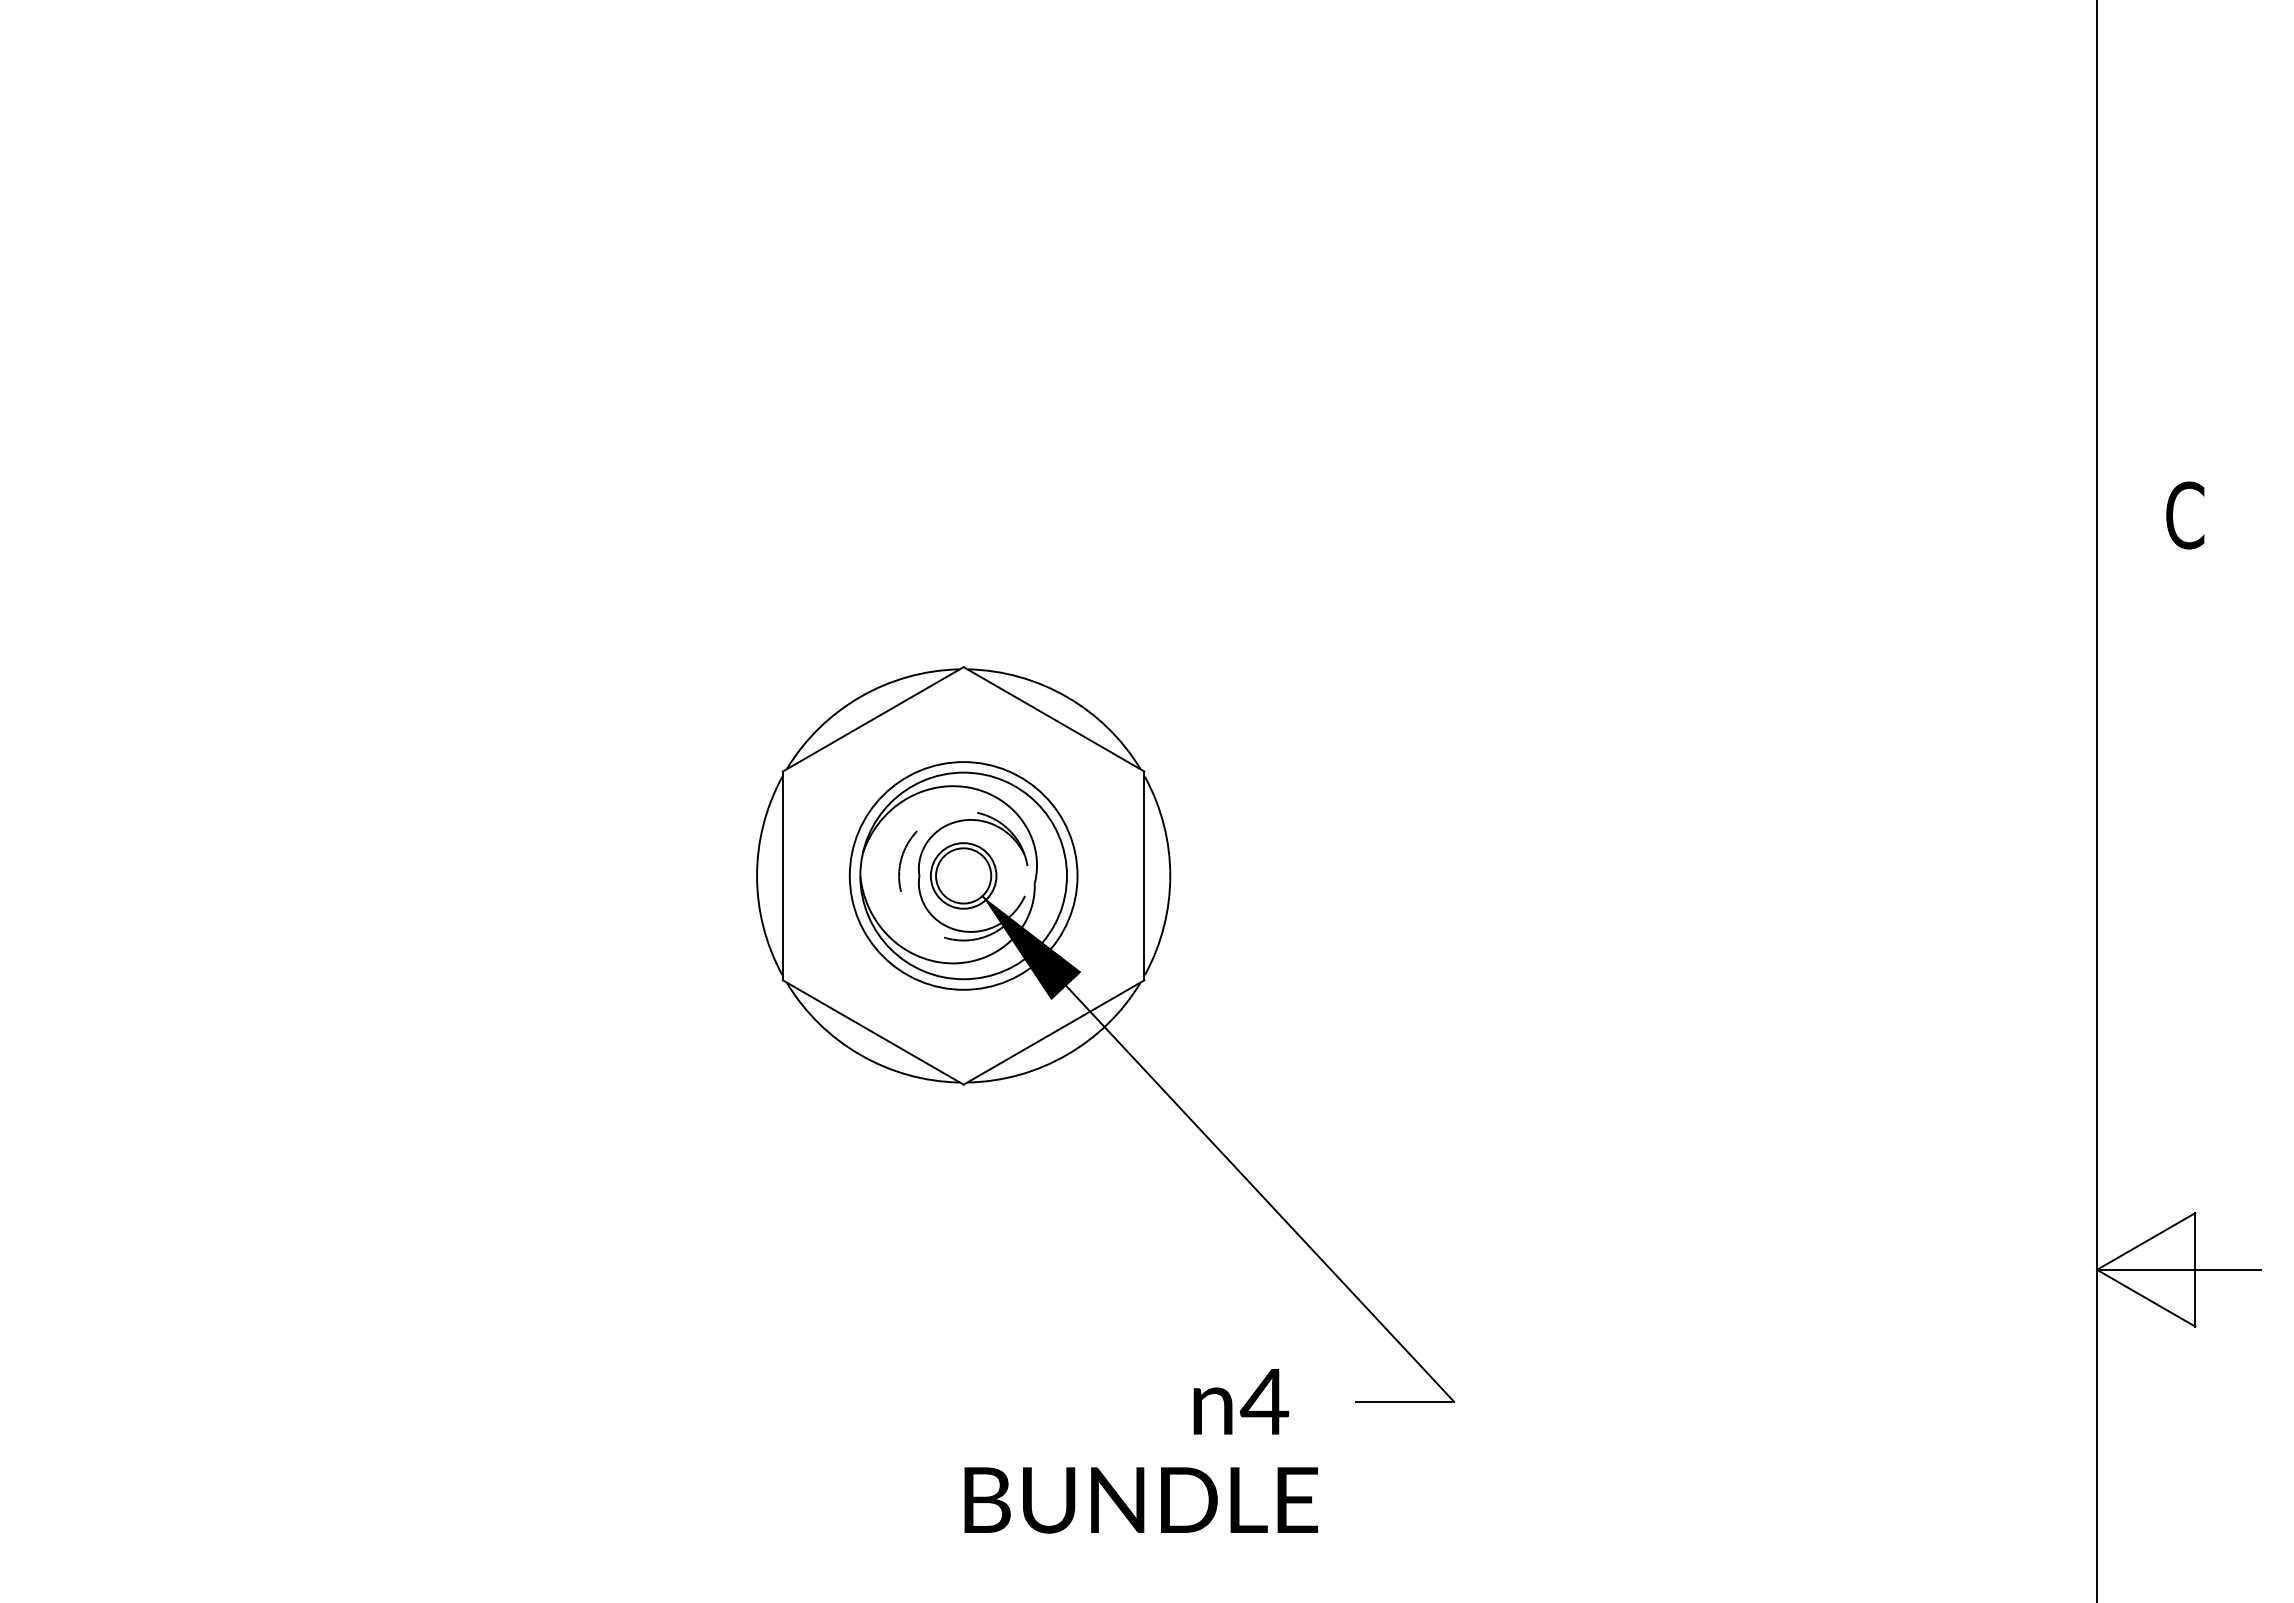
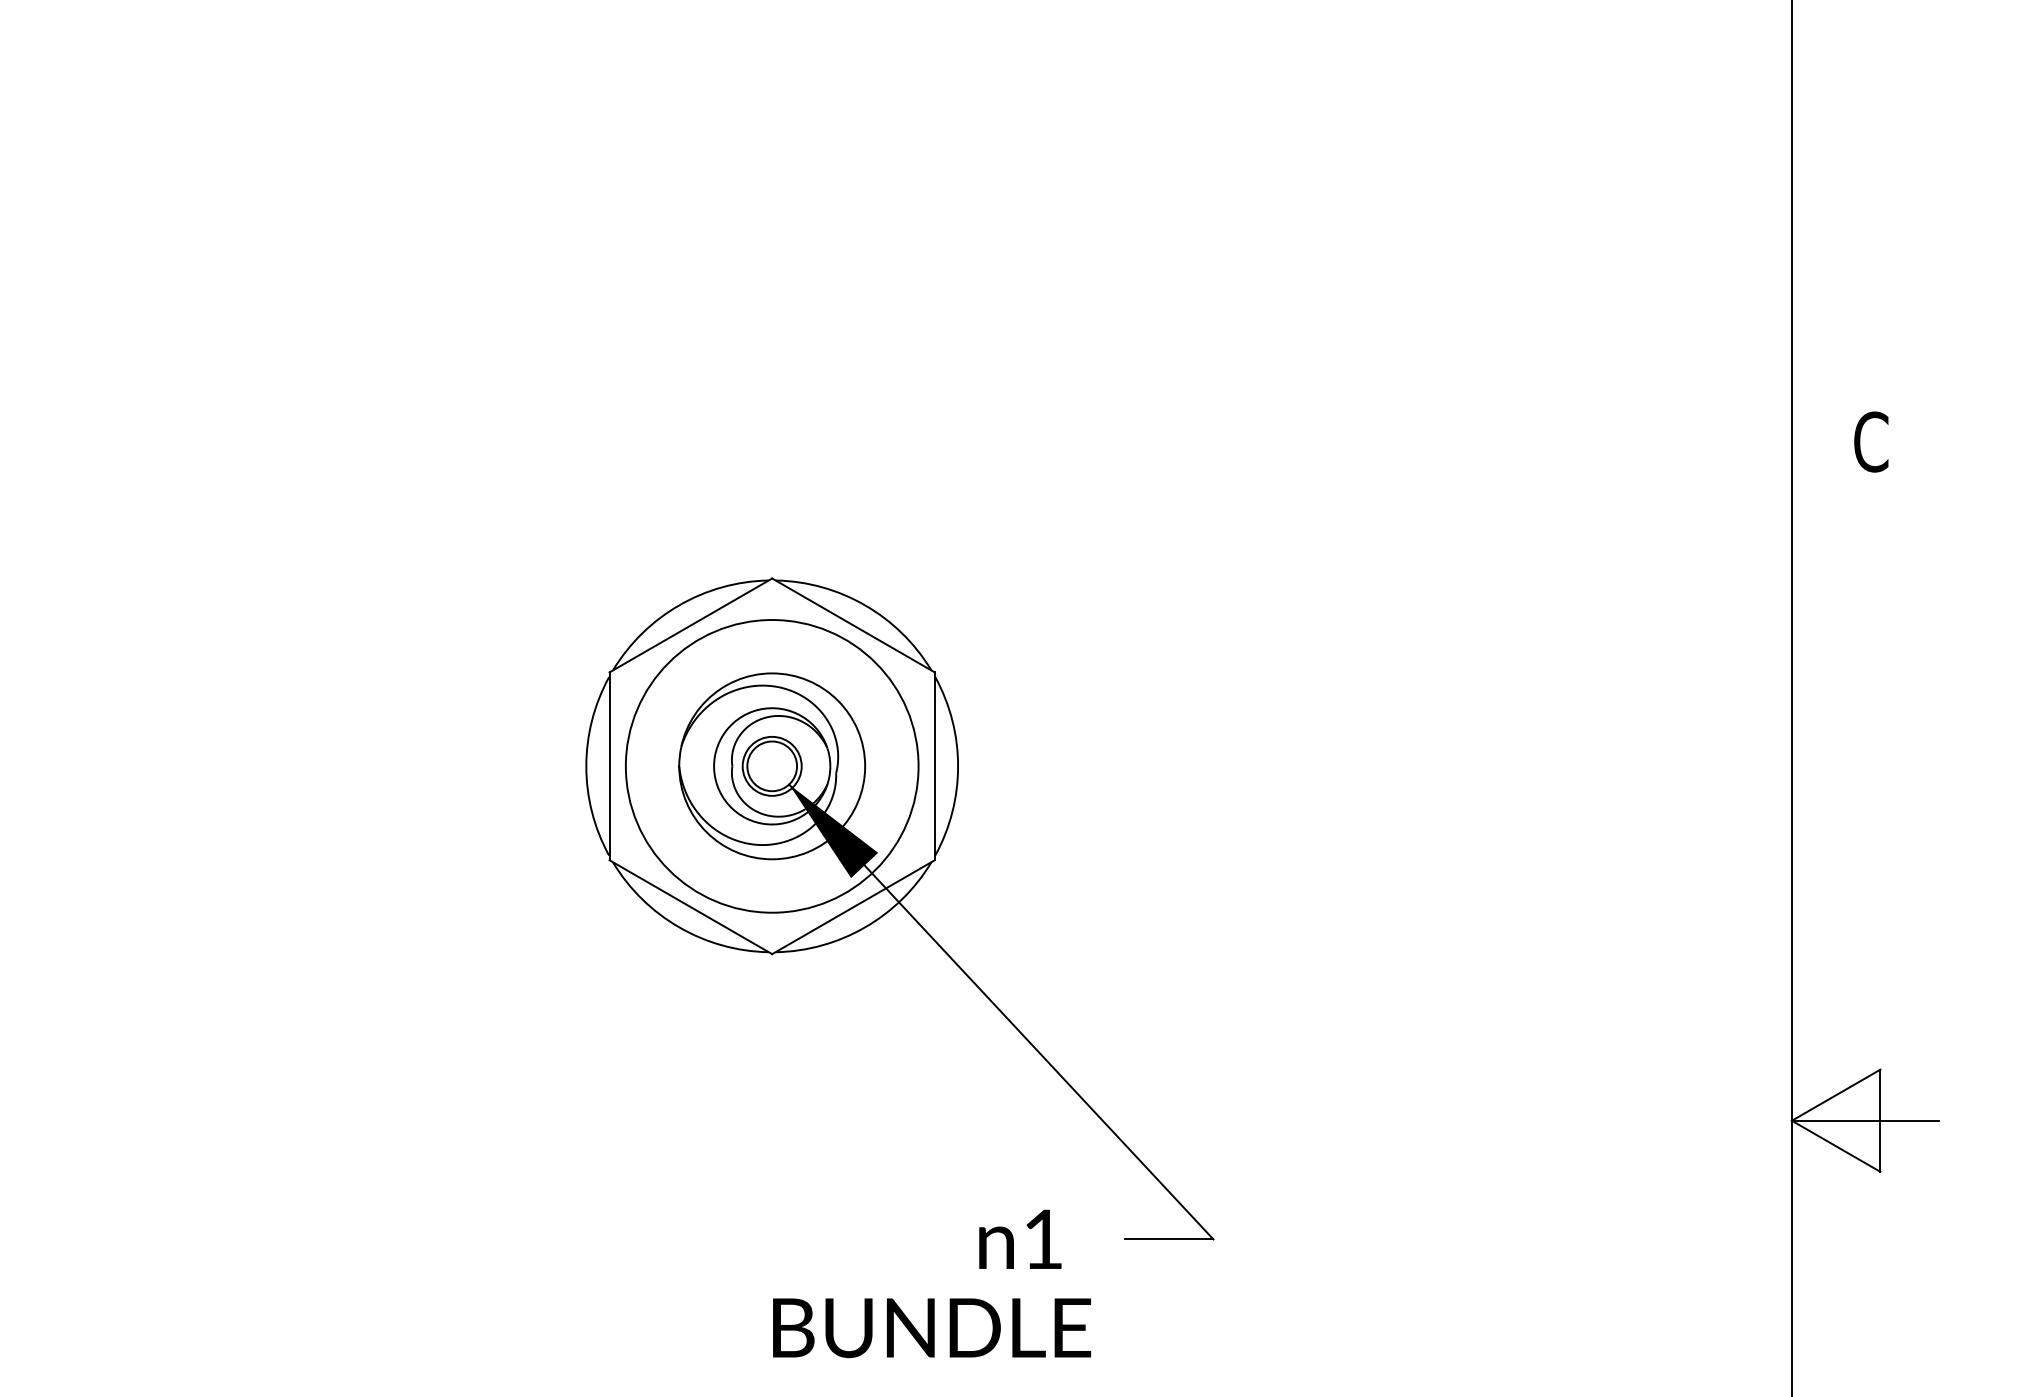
circle: (963, 875) -> (772, 765), size x1.43
arc: (902, 896) -> (717, 784), dashed -> solid
text: (1264, 1401) -> (1042, 1239), 4 -> 1

